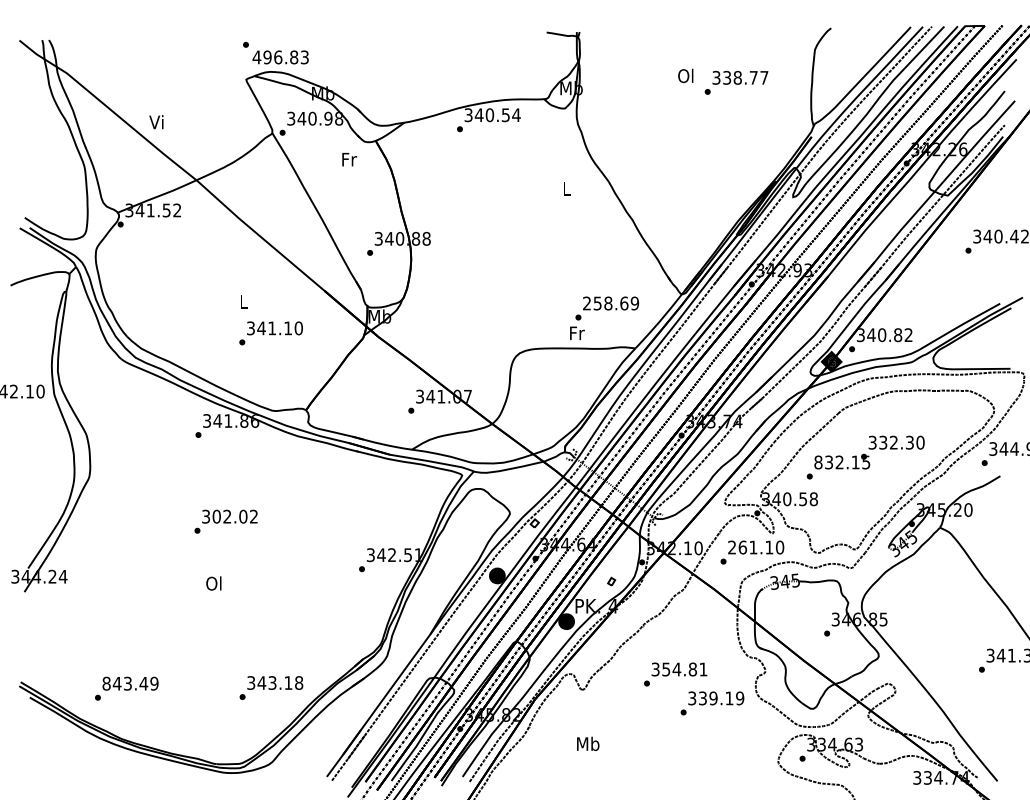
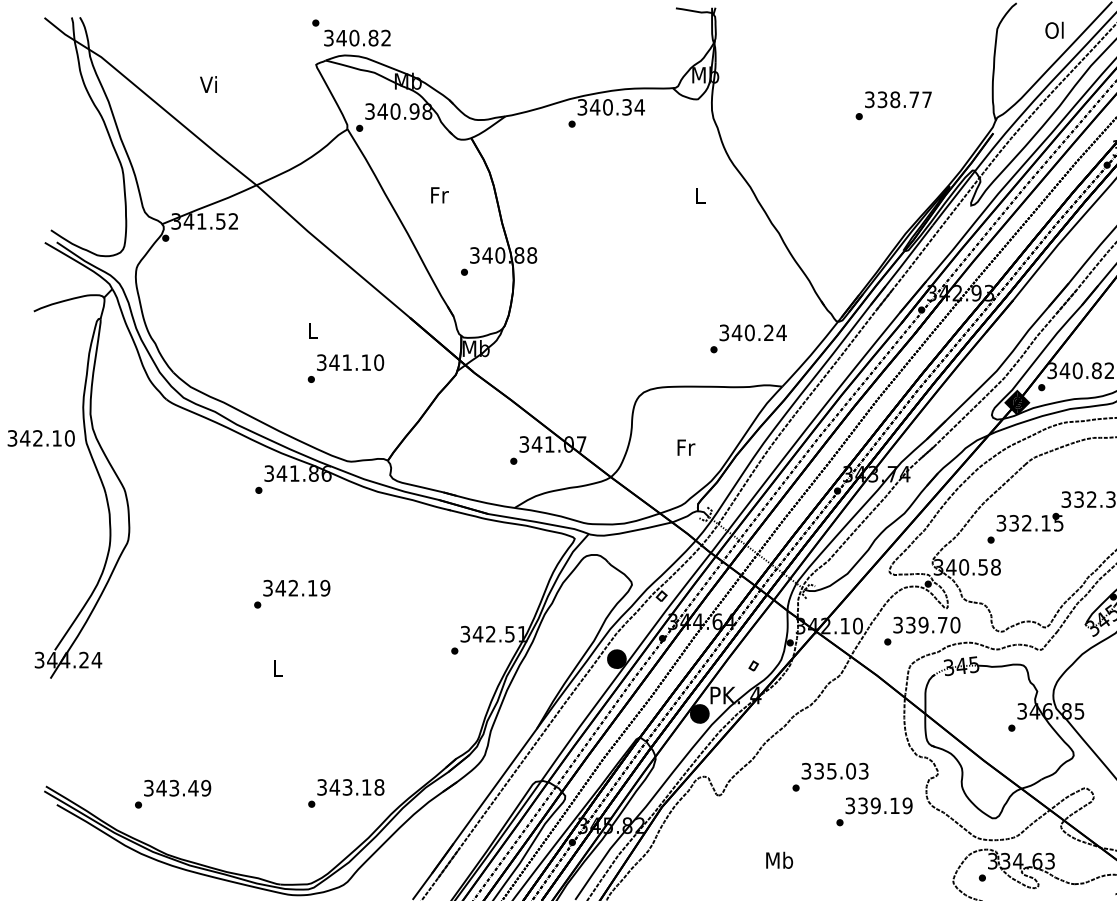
text: (280, 57) -> (357, 38), 496.83 -> 340.82
text: (685, 75) -> (1054, 29), moved
text: (736, 82) -> (893, 105), moved
text: (505, 114) -> (626, 106), 340.54 -> 340.34
text: (156, 122) -> (208, 84), moved
text: (349, 159) -> (439, 195), moved
text: (611, 303) -> (753, 332), 258.69 -> 340.24
text: (577, 333) -> (686, 447), moved
text: (818, 462) -> (1001, 523), 832.15 -> 332.15
text: (235, 516) -> (303, 587), 302.02 -> 342.19
text: (750, 547) -> (920, 625), 261.10 -> 339.70
text: (213, 583) -> (276, 668), Ol -> L
text: (684, 669) -> (841, 771), 354.81 -> 335.03
text: (106, 683) -> (148, 787), 843.49 -> 343.49
text: (588, 743) -> (779, 859), moved

